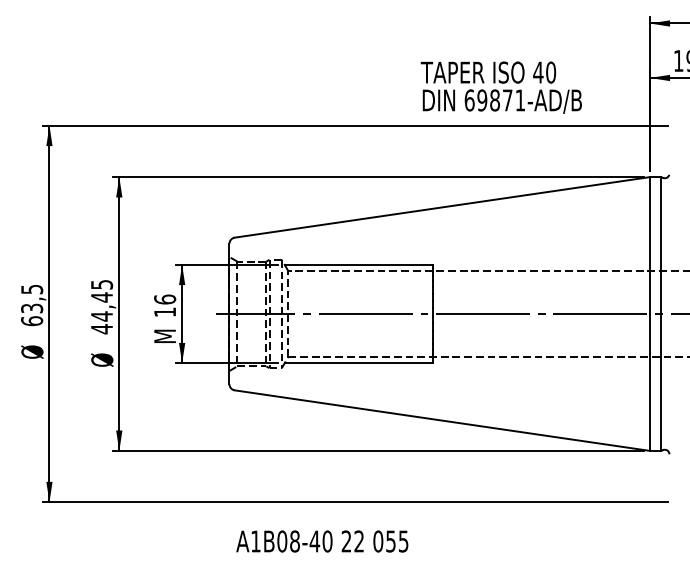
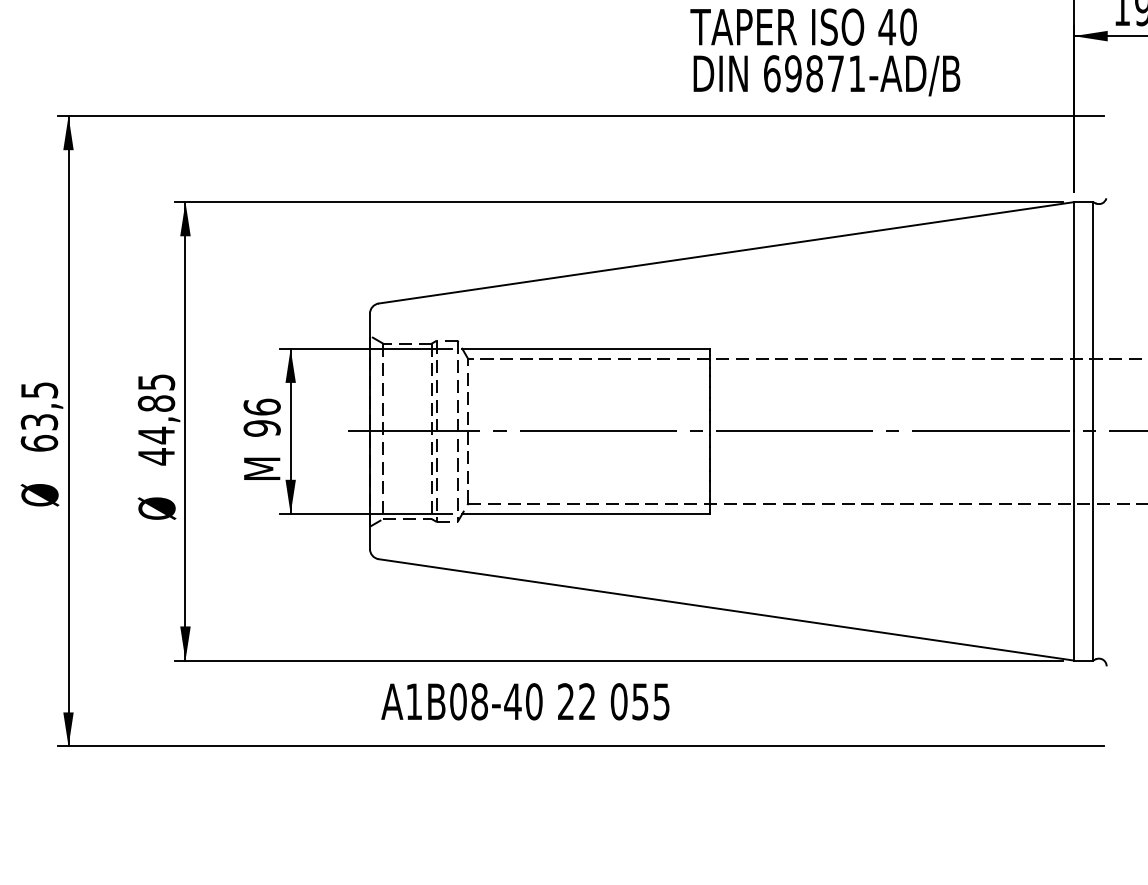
text: (101, 297) -> (155, 403), 44,45 -> 44,85
text: (165, 312) -> (262, 428), 16 -> 96
text: (322, 541) -> (525, 701), moved

